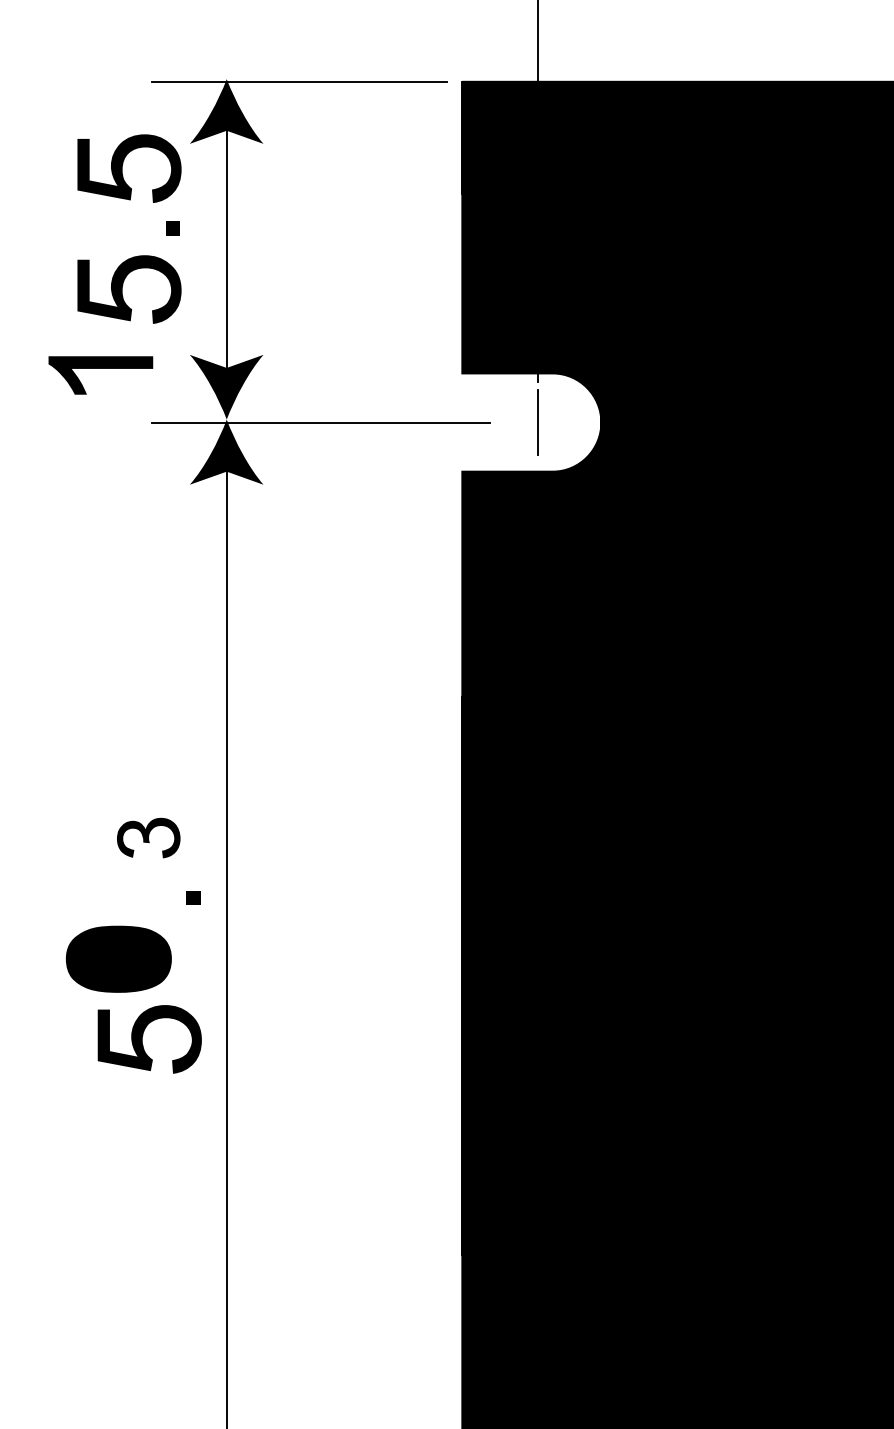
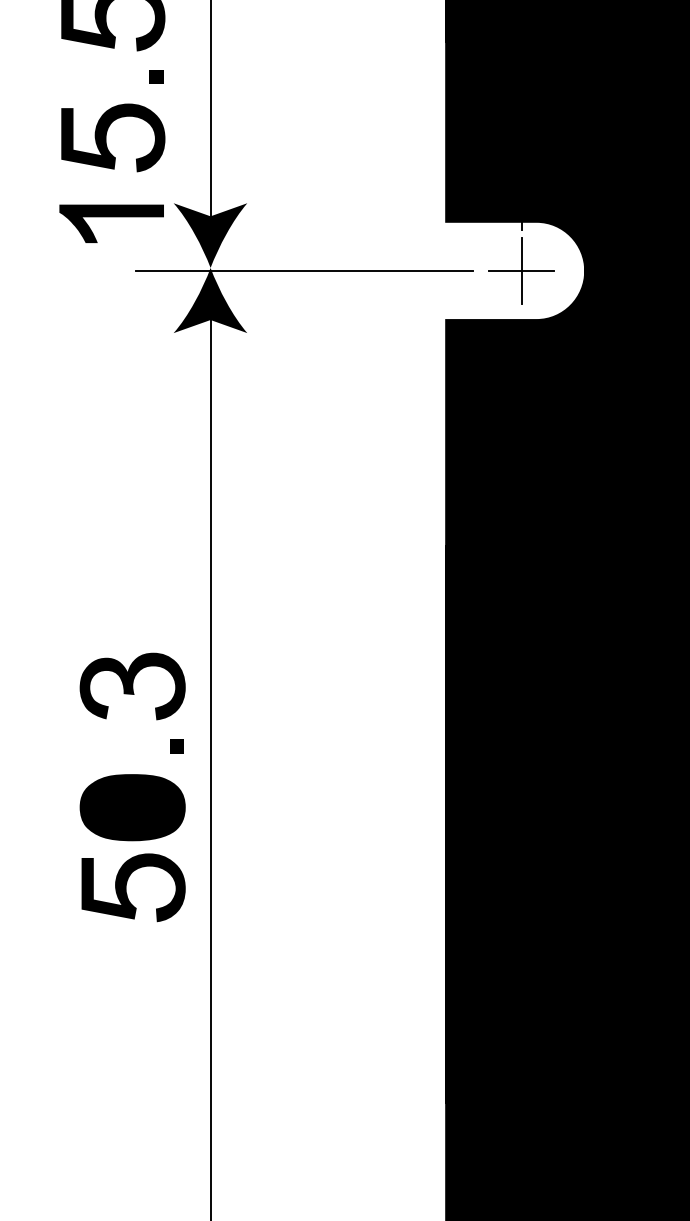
part: (100, 368) -> (111, 216), moved
line: (537, 422) -> (521, 270), added
part: (148, 837) -> (132, 685), size x1.67
part: (118, 958) -> (132, 806), moved

